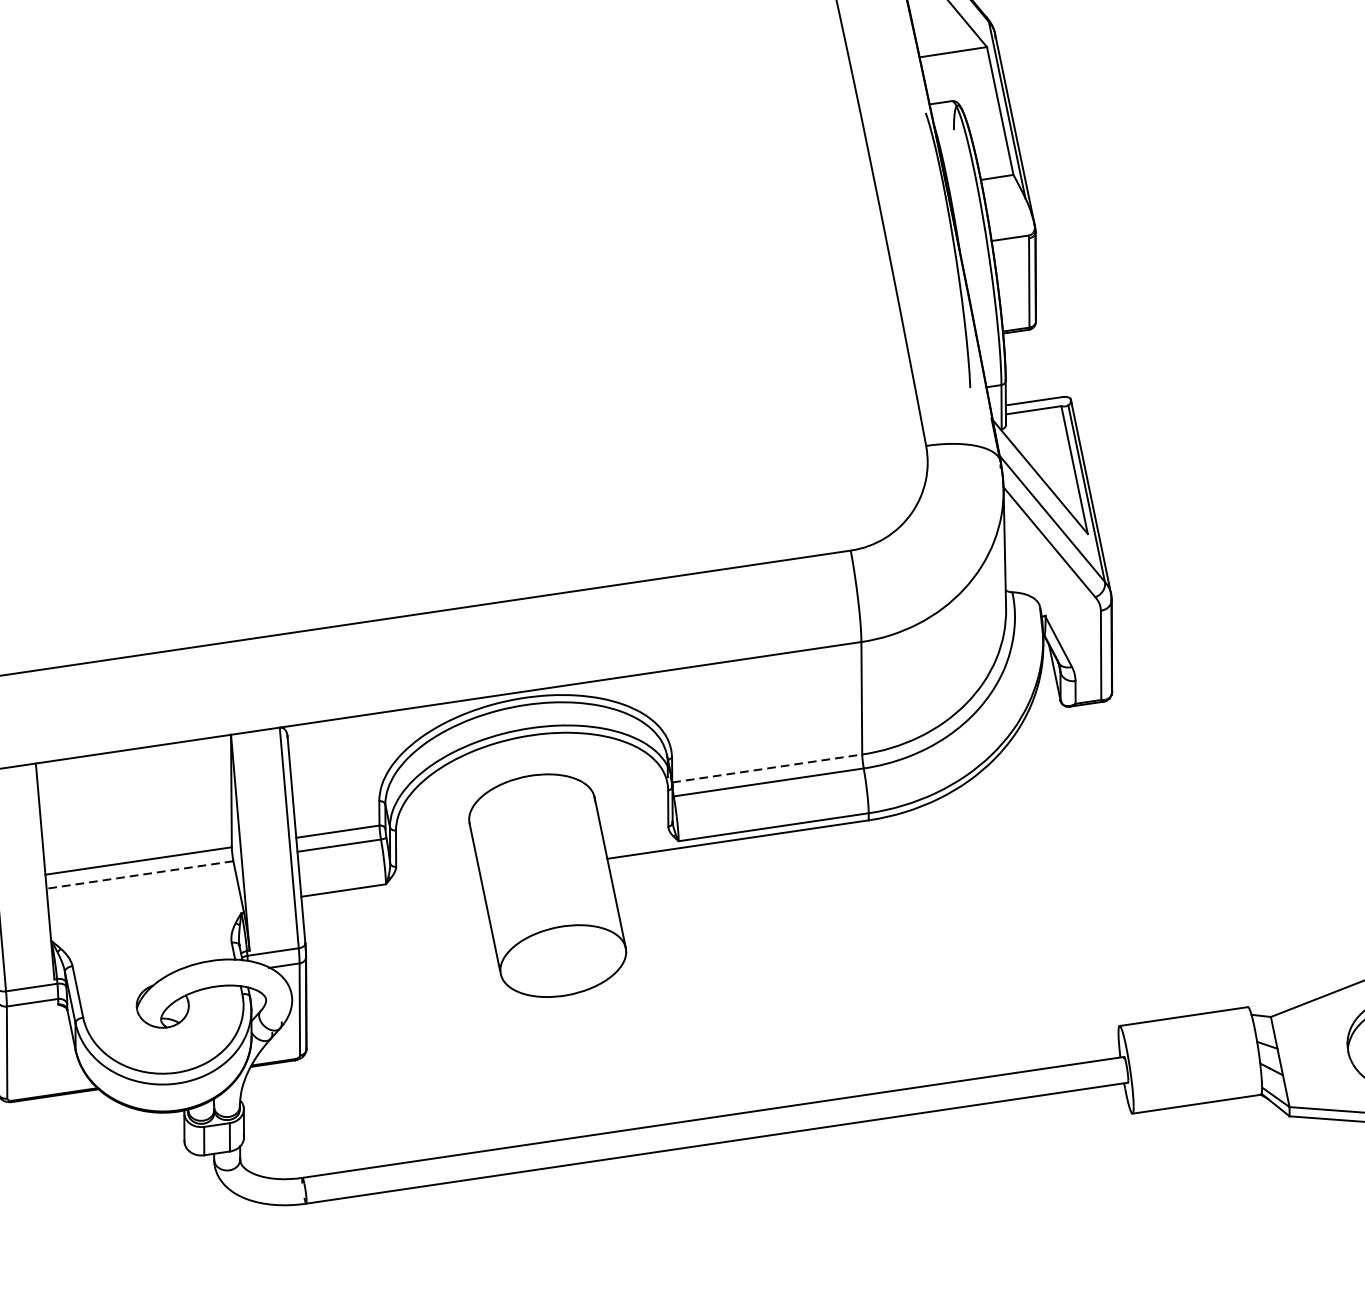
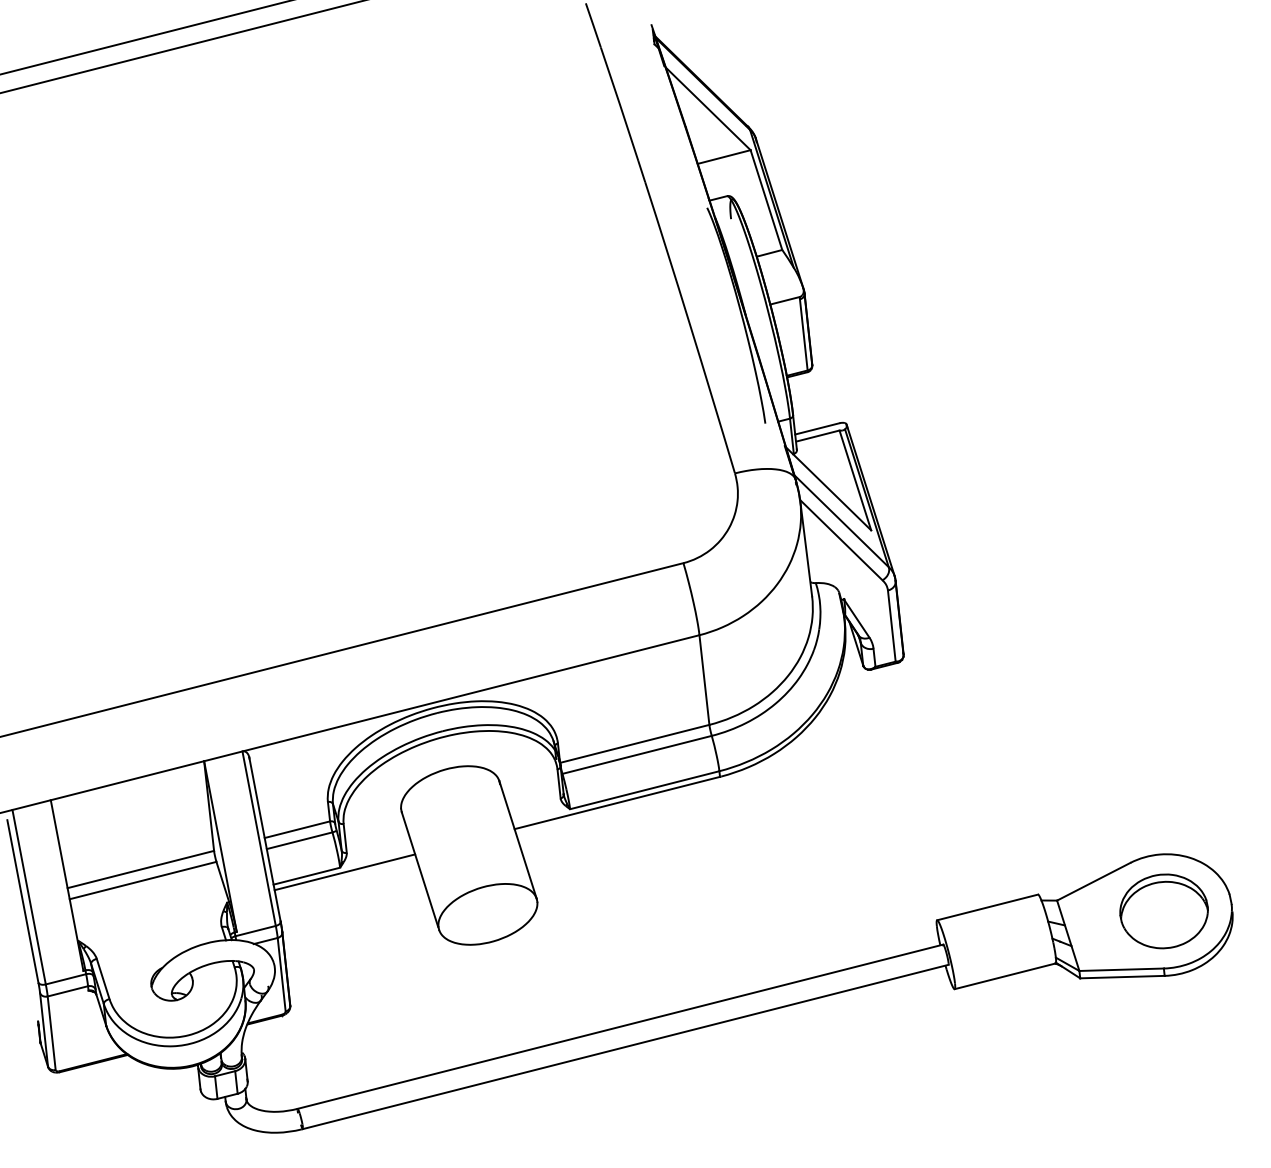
line: (768, 768) -> (635, 743), dashed -> solid
line: (140, 874) -> (143, 880), dashed -> solid
line: (390, 890) -> (344, 872), added

